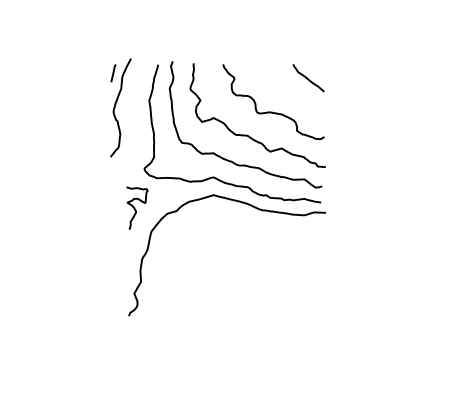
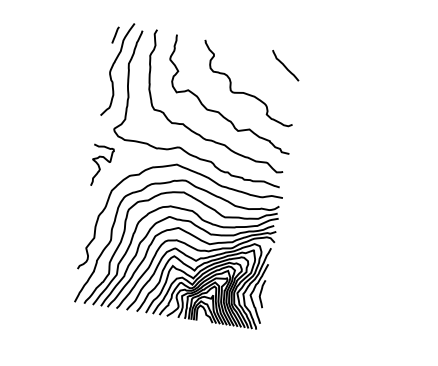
part: (120, 107) -> (117, 69), moved
part: (227, 279) -> (178, 248), added

